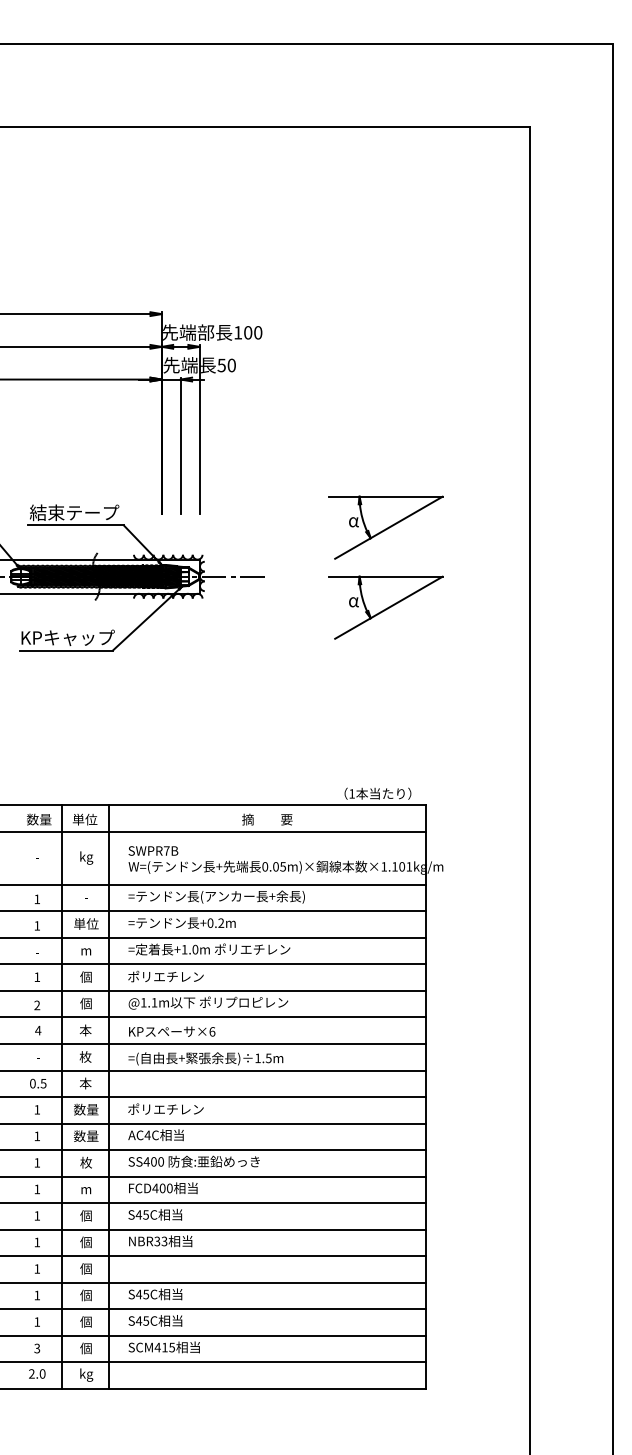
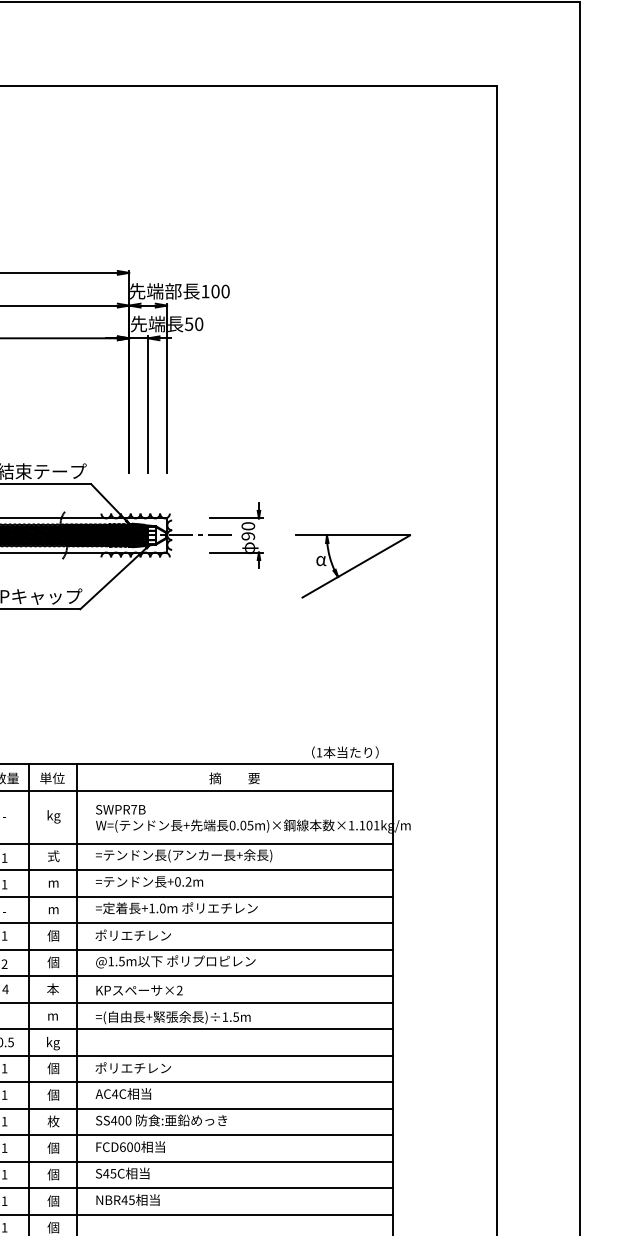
part: (385, 527) -> (352, 486), removed
part: (268, 576) -> (235, 535), added
text: (86, 897) -> (53, 856), - -> 式
text: (86, 923) -> (53, 882), 単位 -> m
text: (154, 1002) -> (121, 961), @1.1m -> @1.5m
text: (212, 1031) -> (179, 990), ×6 -> ×2
text: (85, 1056) -> (52, 1015), 枚 -> m
text: (85, 1084) -> (52, 1043), 本 -> kg
text: (86, 1109) -> (53, 1068), 数量 -> 個
text: (85, 1136) -> (52, 1095), 数量 -> 個
text: (155, 1188) -> (122, 1147), FCD400 -> FCD600
text: (85, 1189) -> (52, 1148), m -> 個
text: (160, 1241) -> (127, 1200), NBR33 -> NBR45

